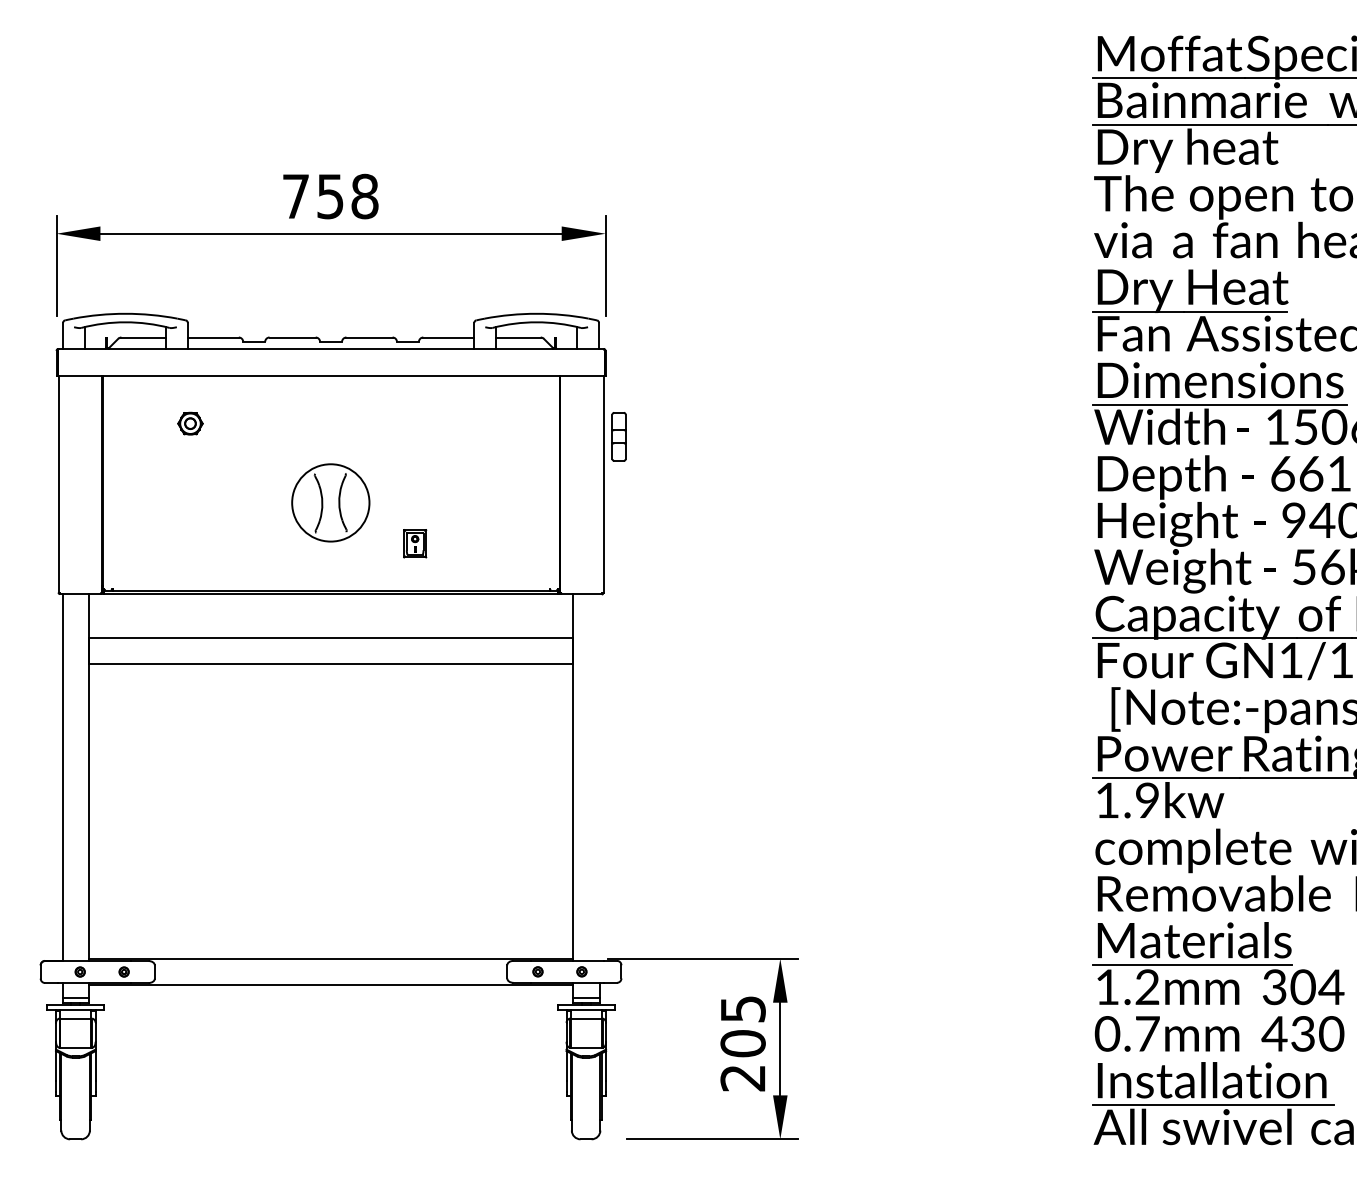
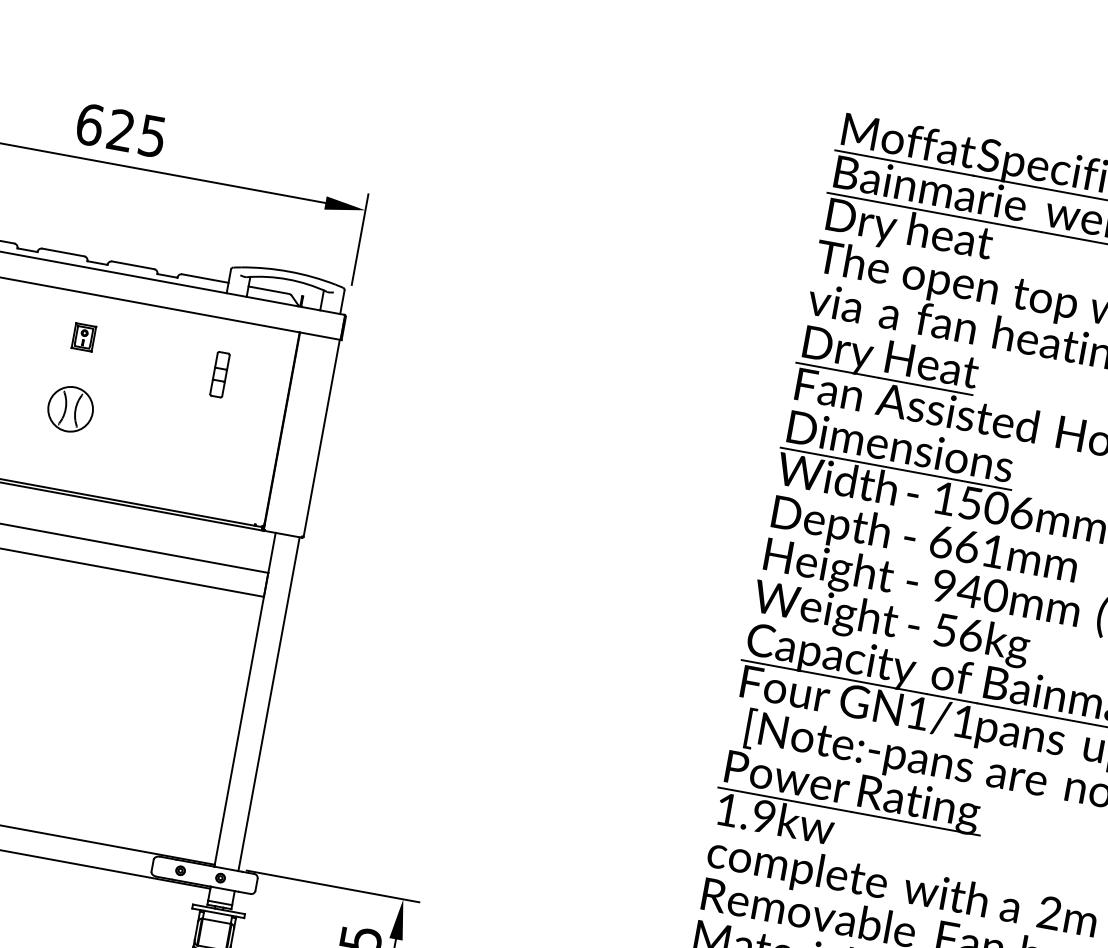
text: (330, 196) -> (121, 130), 758 -> 625
part: (618, 436) -> (219, 374), moved
part: (331, 502) -> (71, 409), size x0.62
part: (415, 543) -> (84, 337), moved
line: (599, 777) -> (269, 704), added

